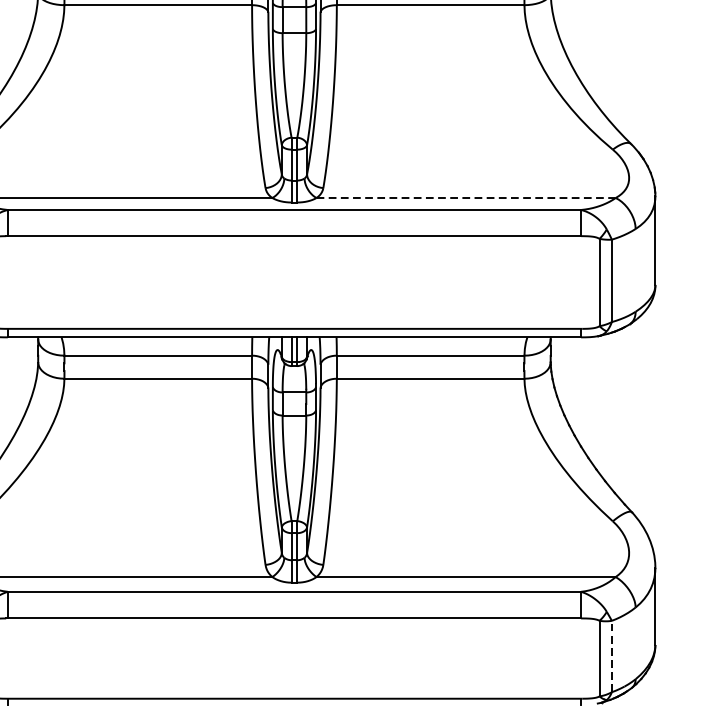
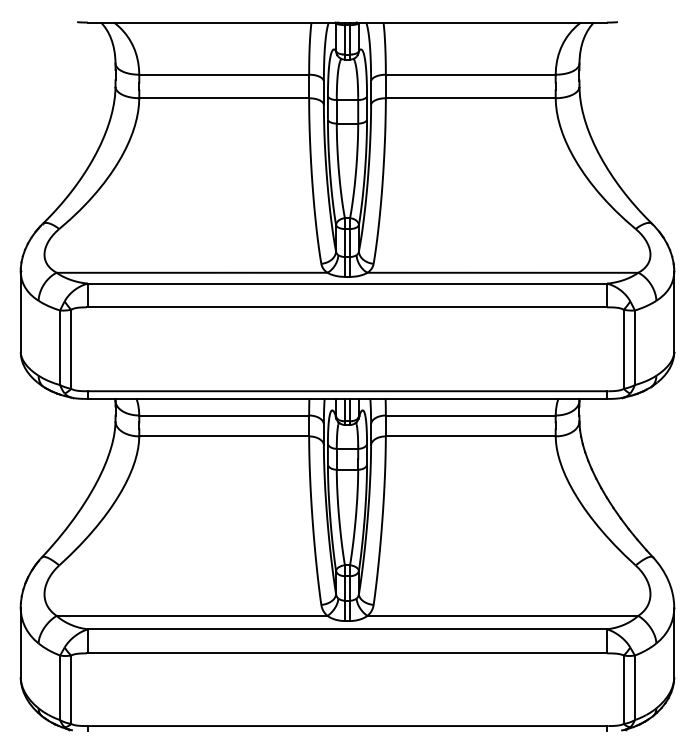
line: (466, 197) -> (503, 272), dashed -> solid
line: (611, 656) -> (634, 687), dashed -> solid

